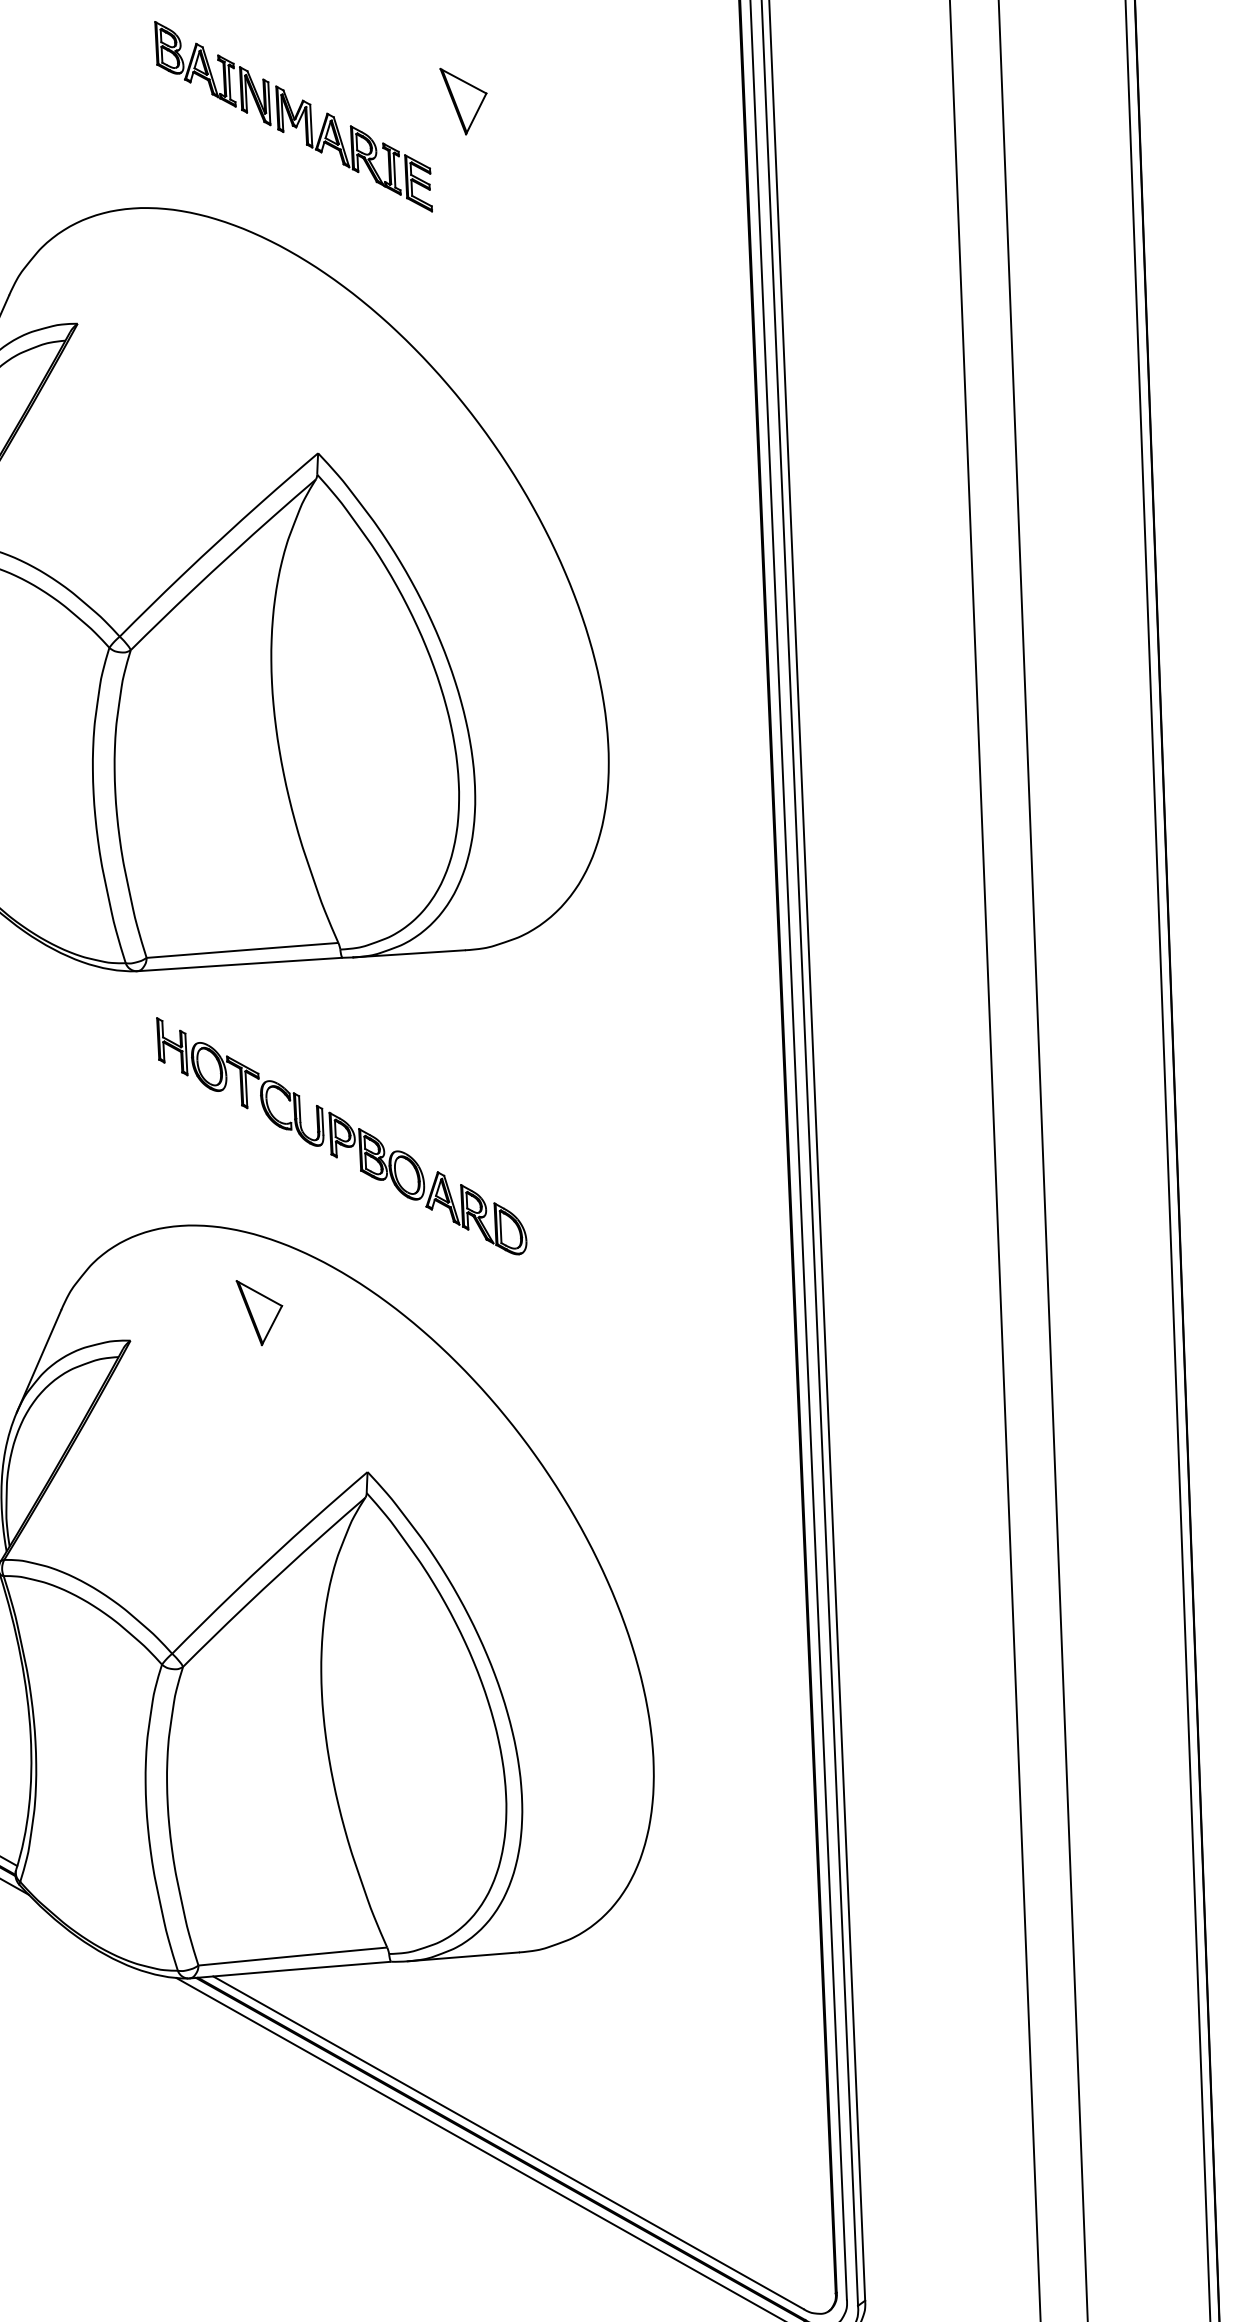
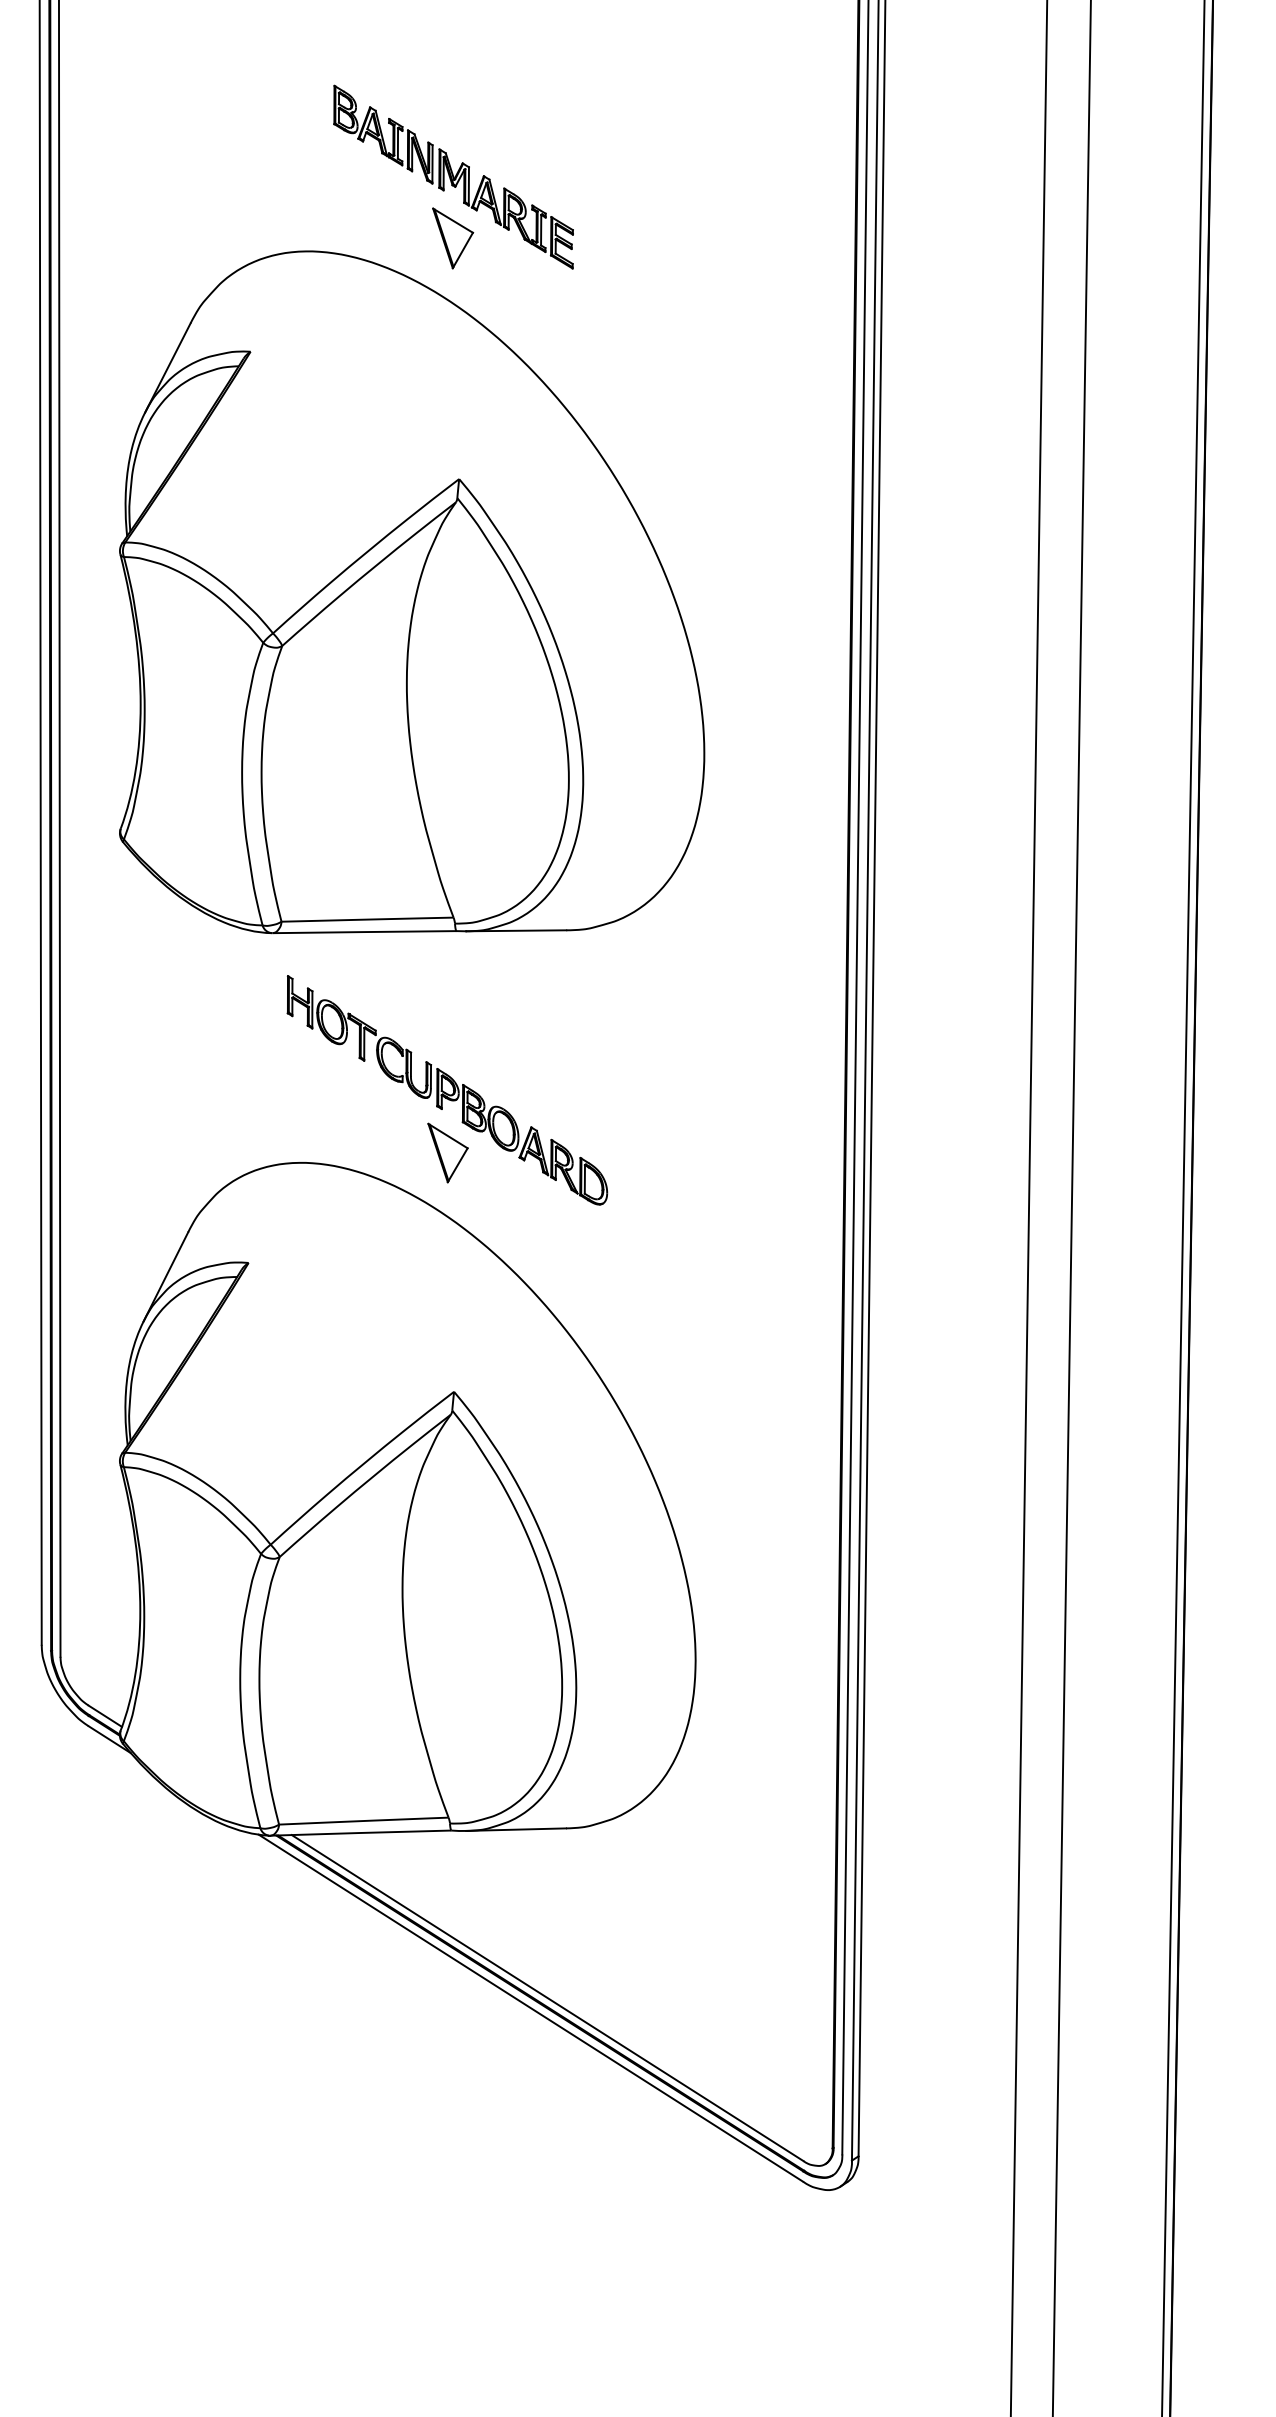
part: (465, 101) -> (453, 238), moved
part: (259, 1311) -> (447, 1152), moved

